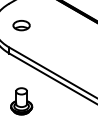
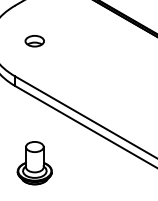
part: (21, 25) -> (34, 40), size x0.7

